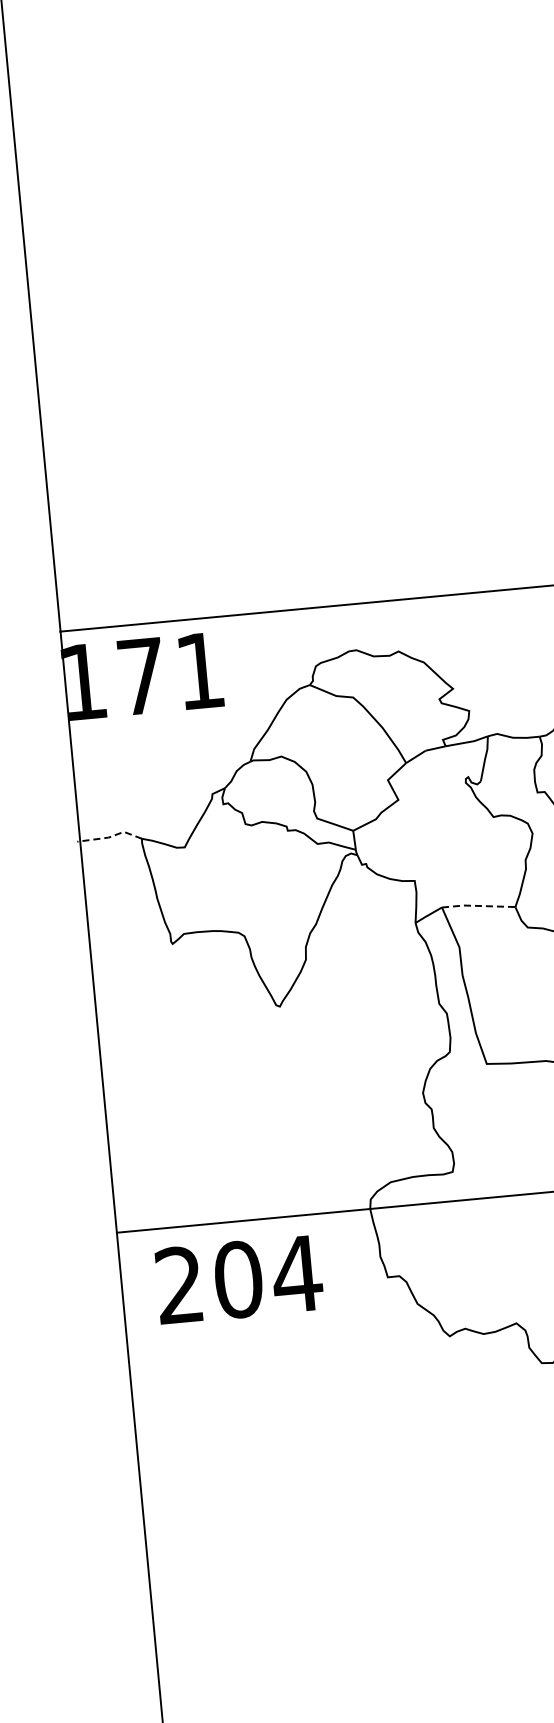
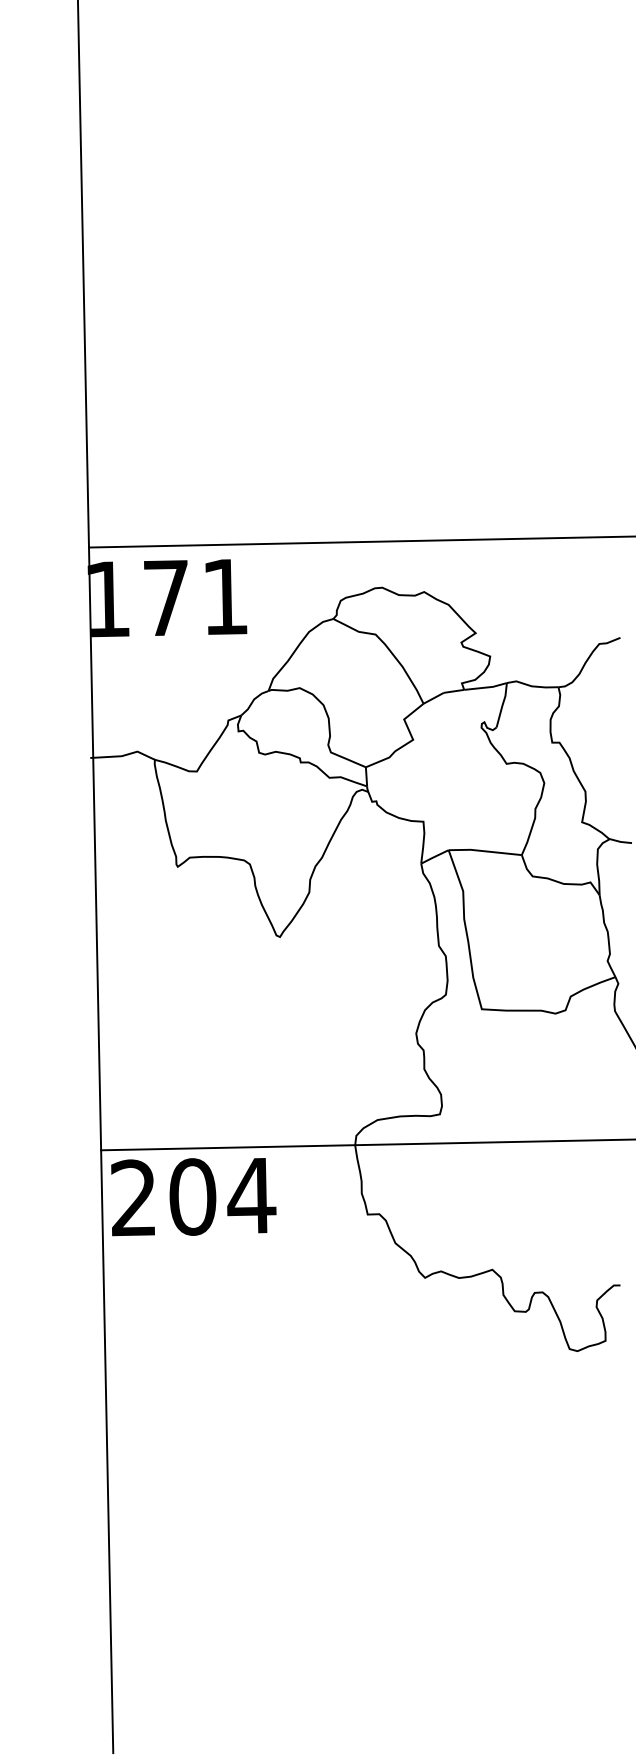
line: (110, 836) -> (123, 755), dashed -> solid
line: (477, 906) -> (484, 851), dashed -> solid
text: (239, 1280) -> (193, 1197), moved

